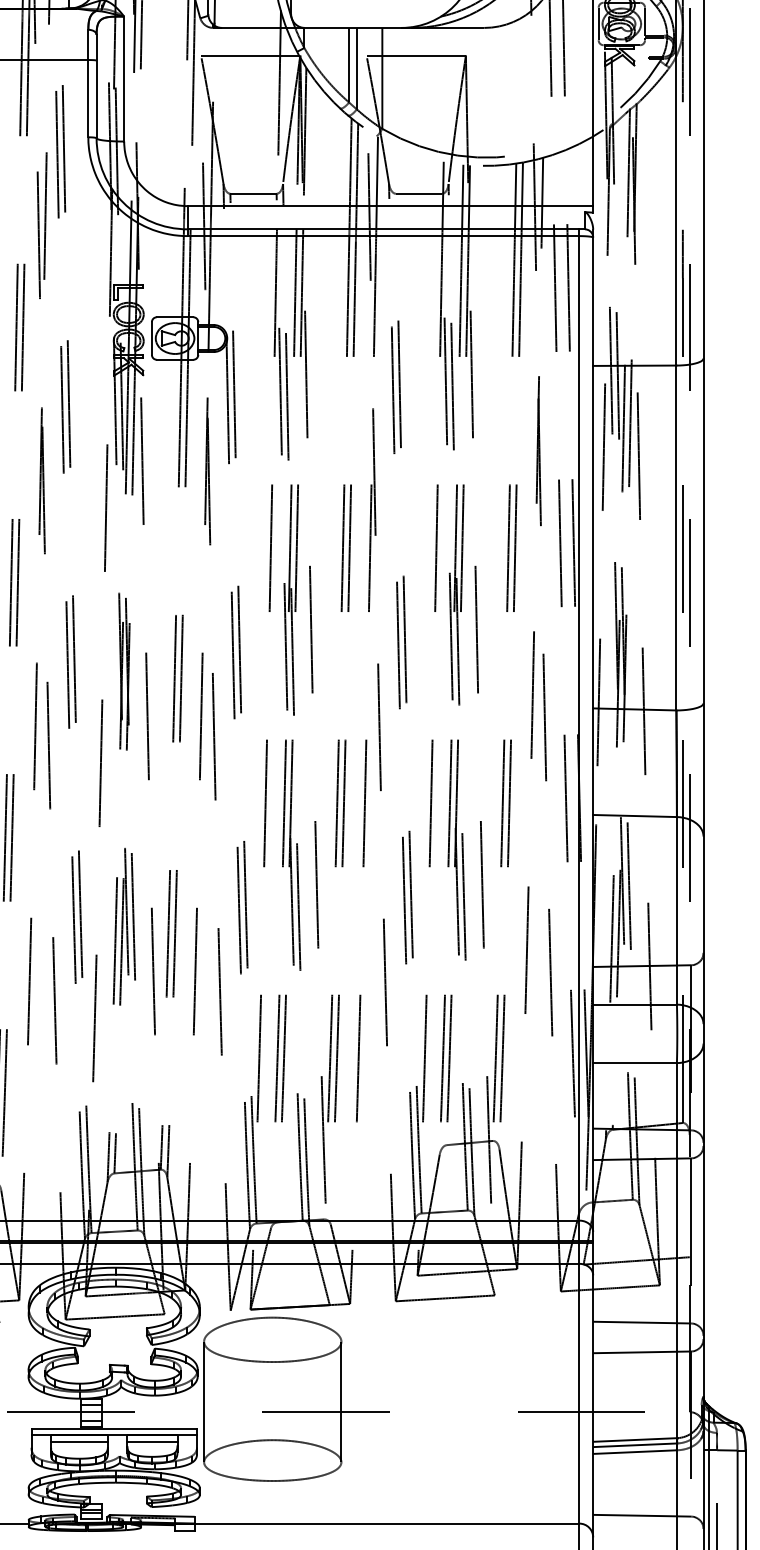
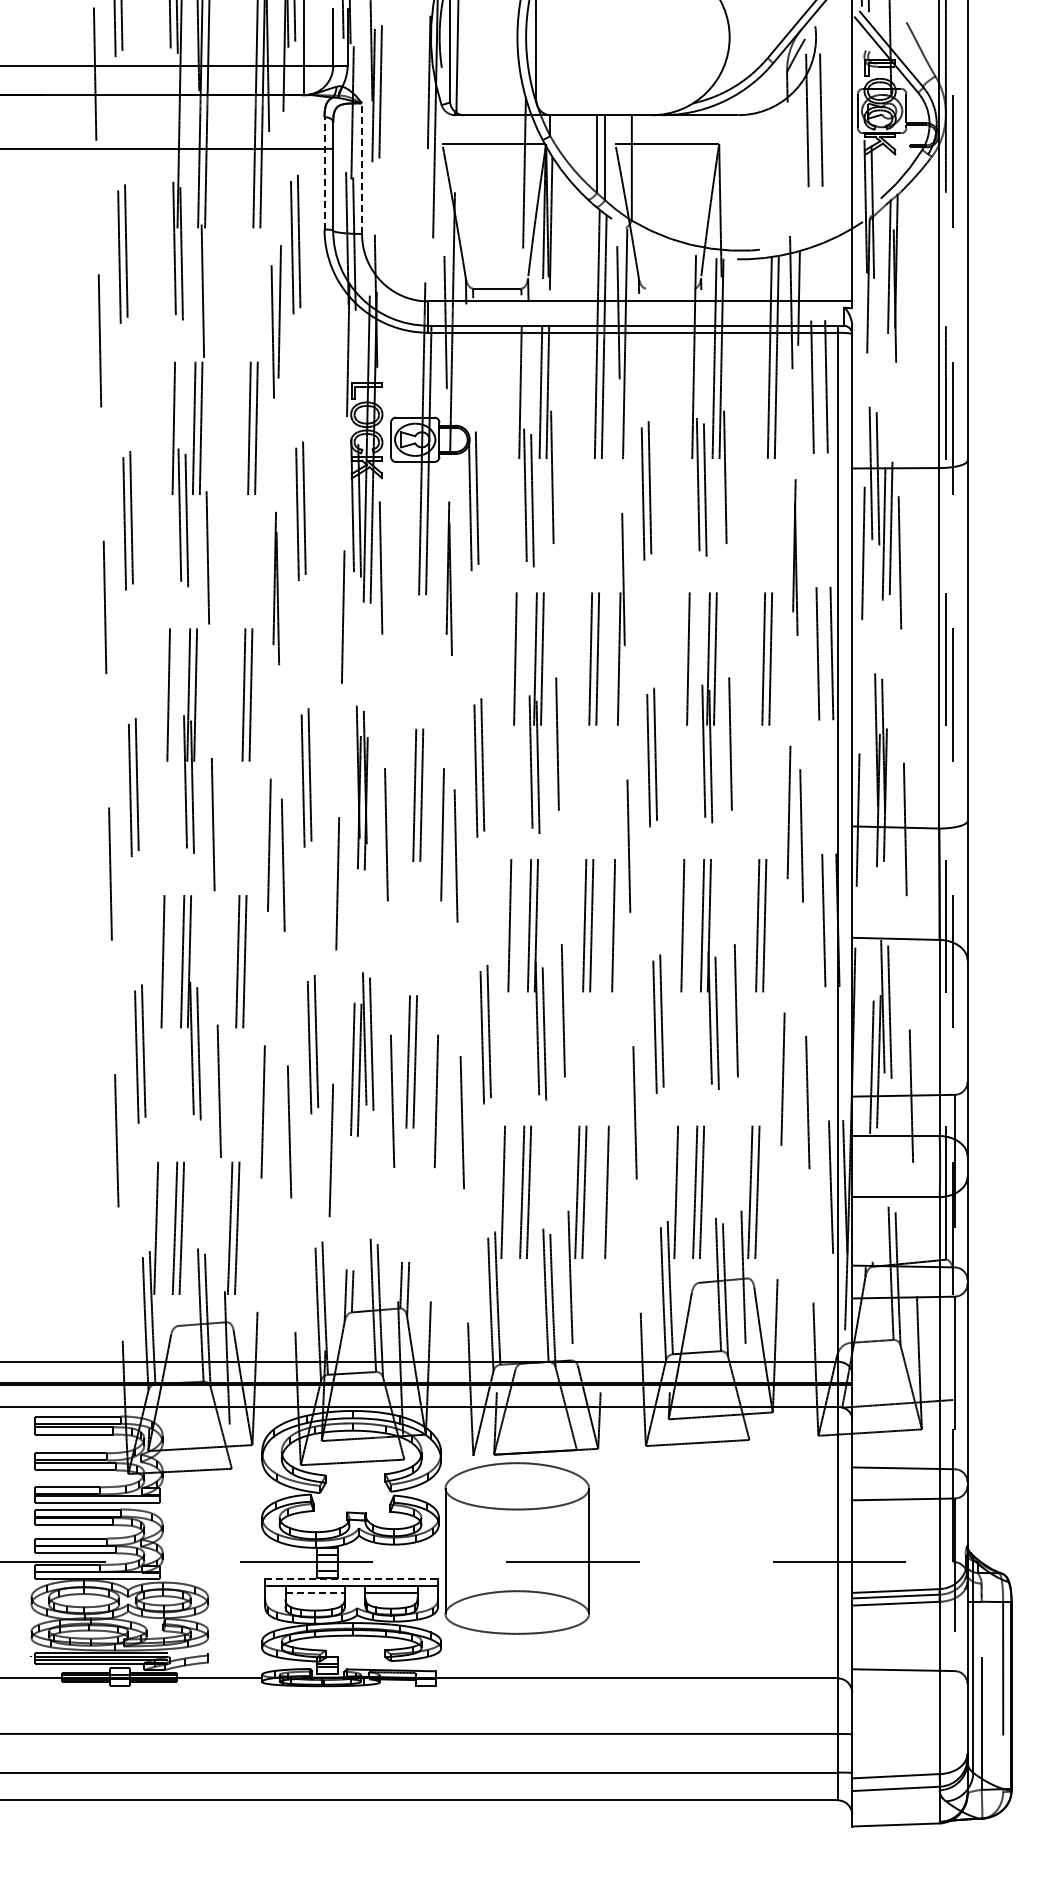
line: (124, 78) -> (362, 168), solid -> dashed
line: (88, 82) -> (324, 172), solid -> dashed
line: (419, 193) -> (670, 288), removed
line: (115, 1428) -> (352, 1579), solid -> dashed
line: (79, 1442) -> (315, 1593), solid -> dashed

